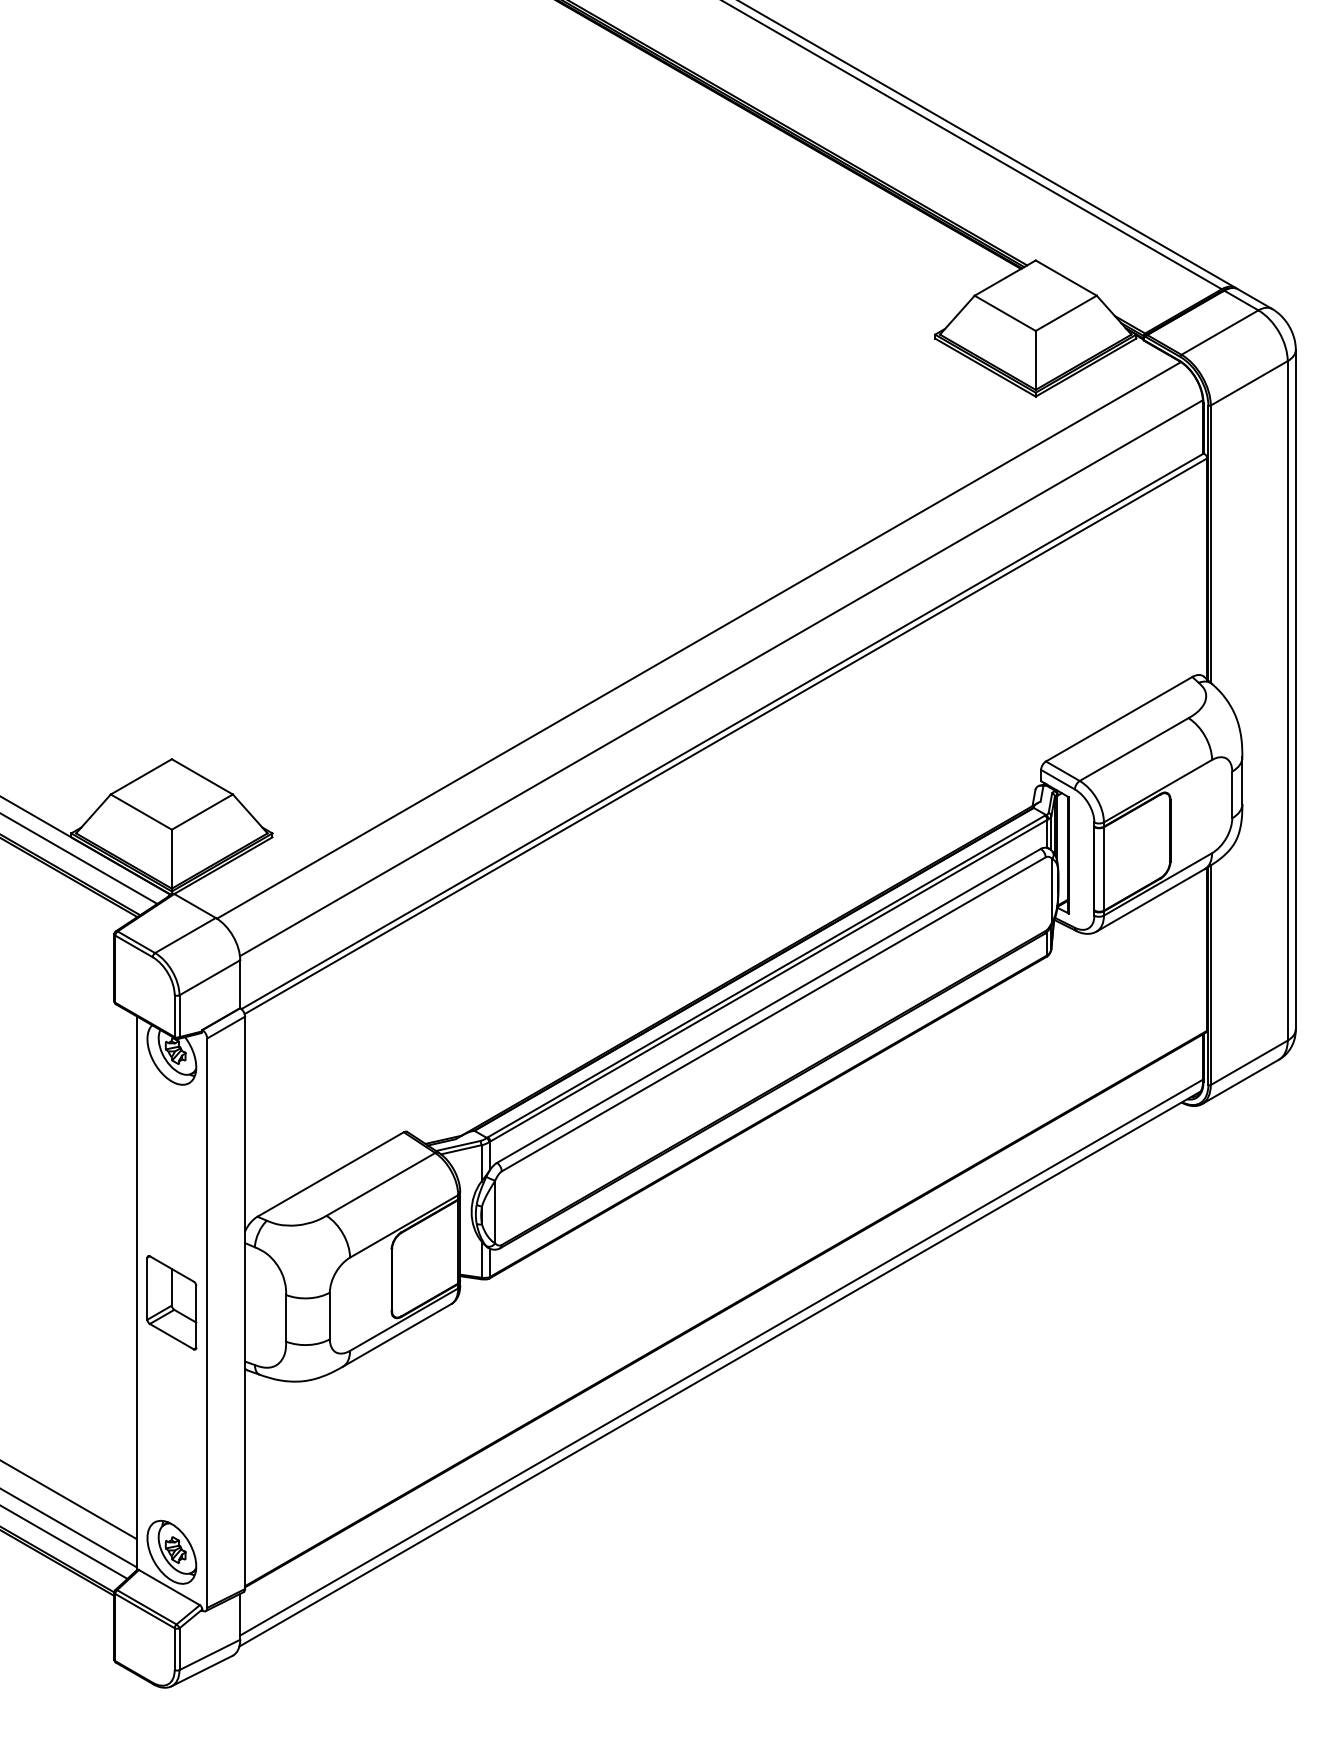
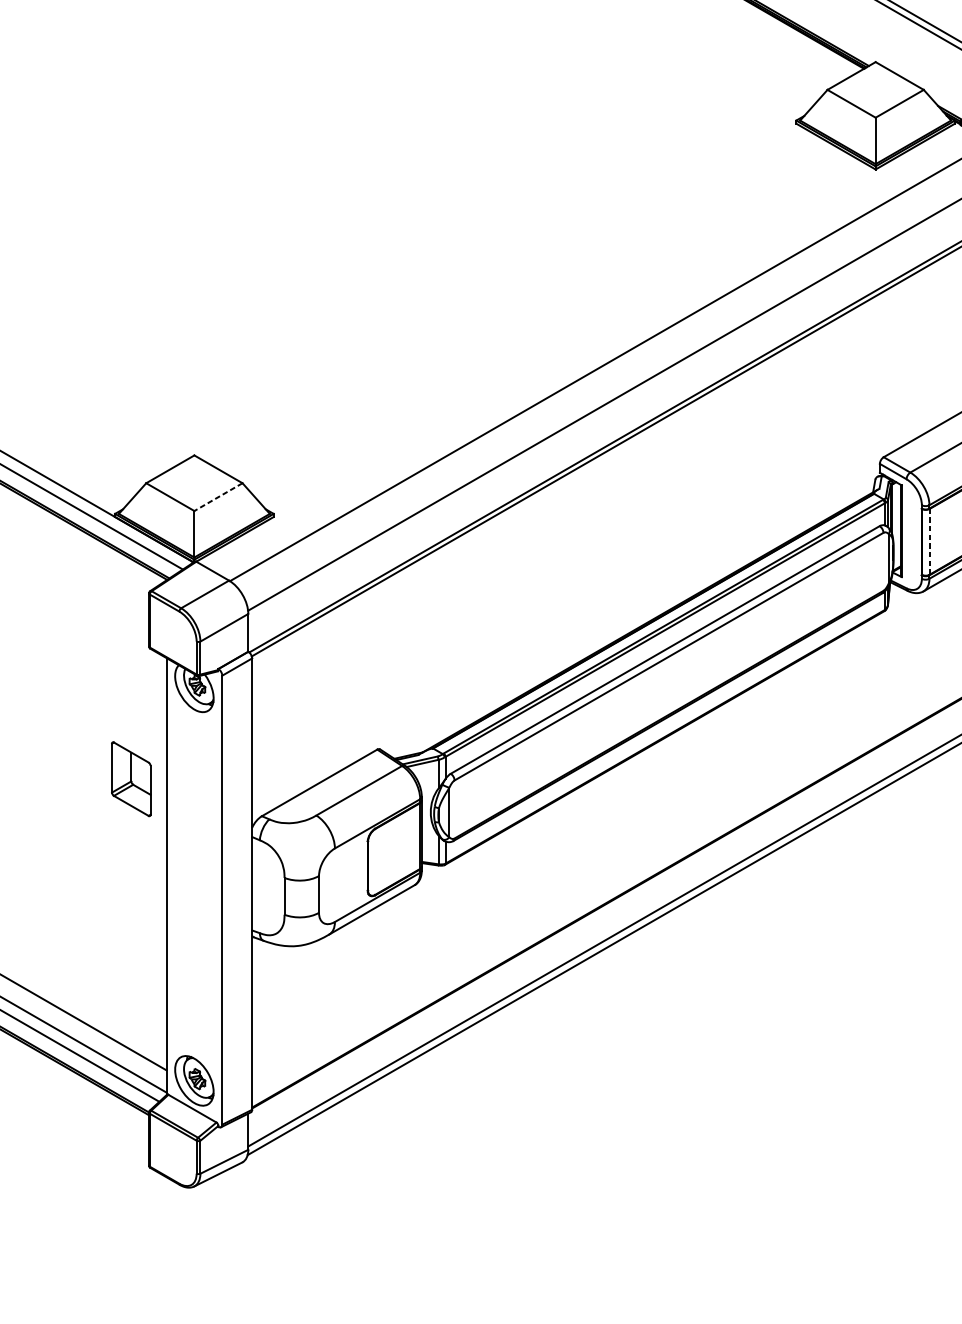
line: (201, 812) -> (217, 497), solid -> dashed
line: (1104, 868) -> (929, 541), solid -> dashed
part: (171, 1302) -> (131, 778), moved

